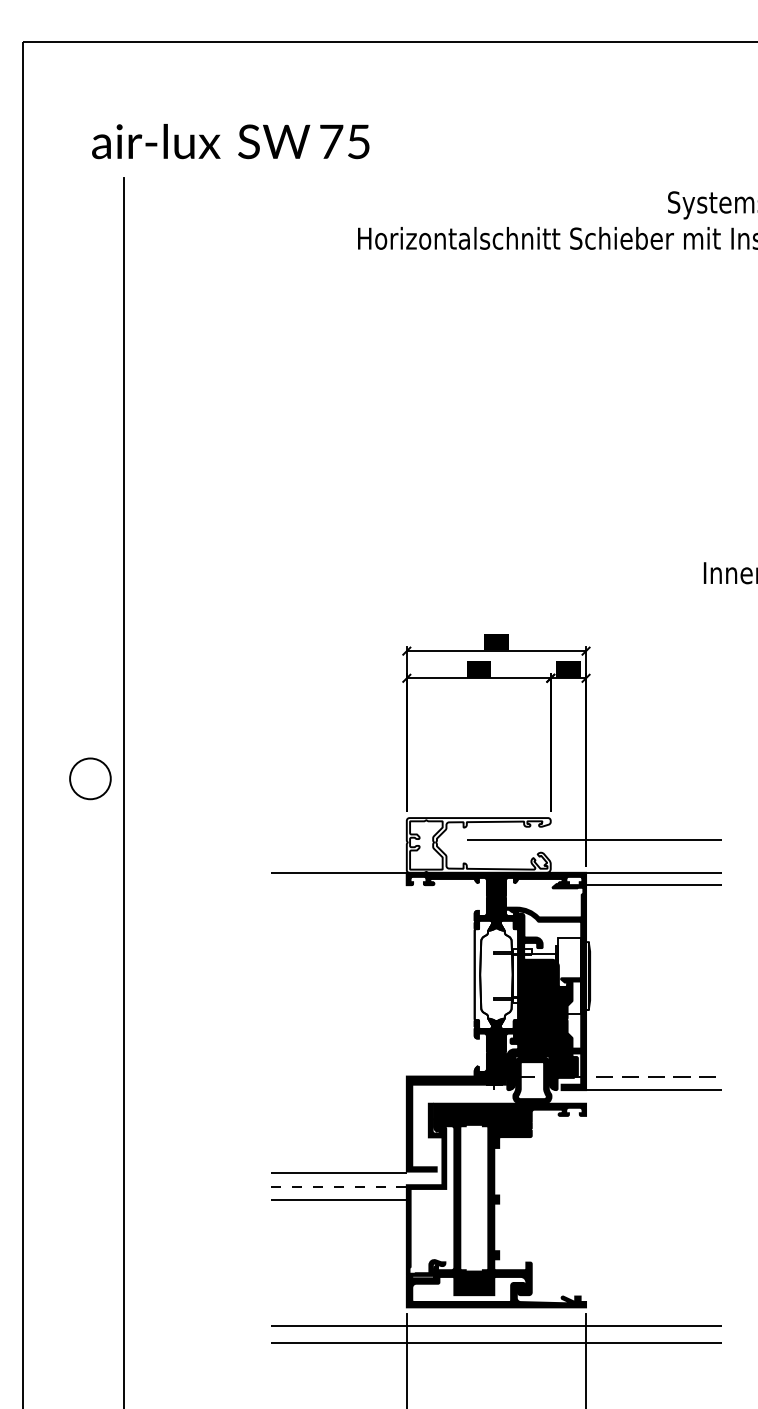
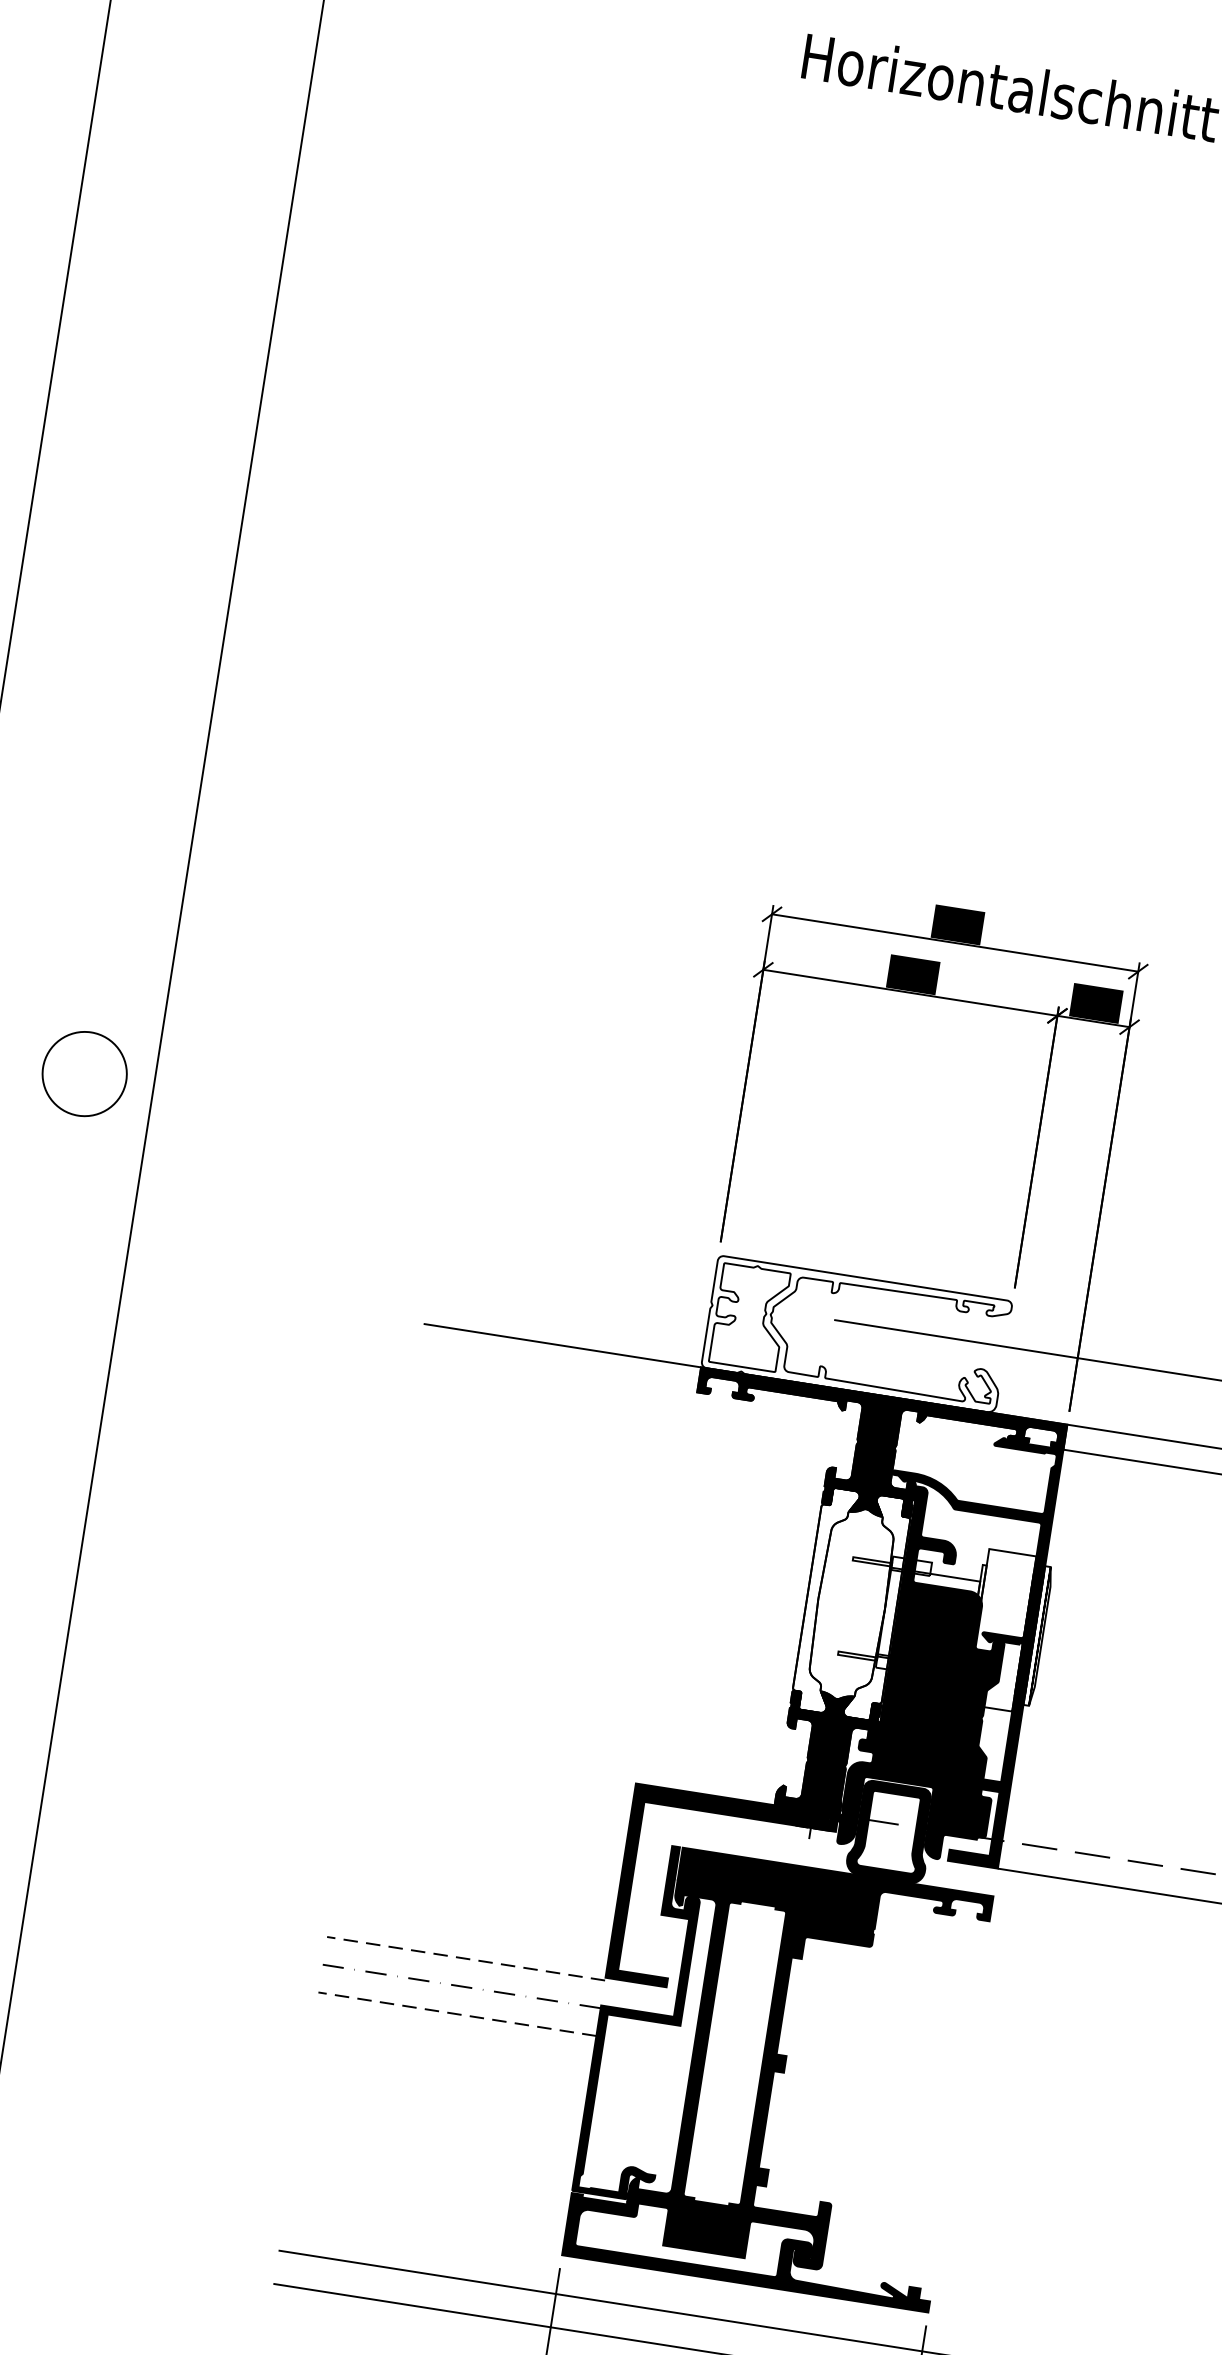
line: (338, 1172) -> (465, 1957), solid -> dashed
line: (338, 1200) -> (456, 2014), solid -> dashed

